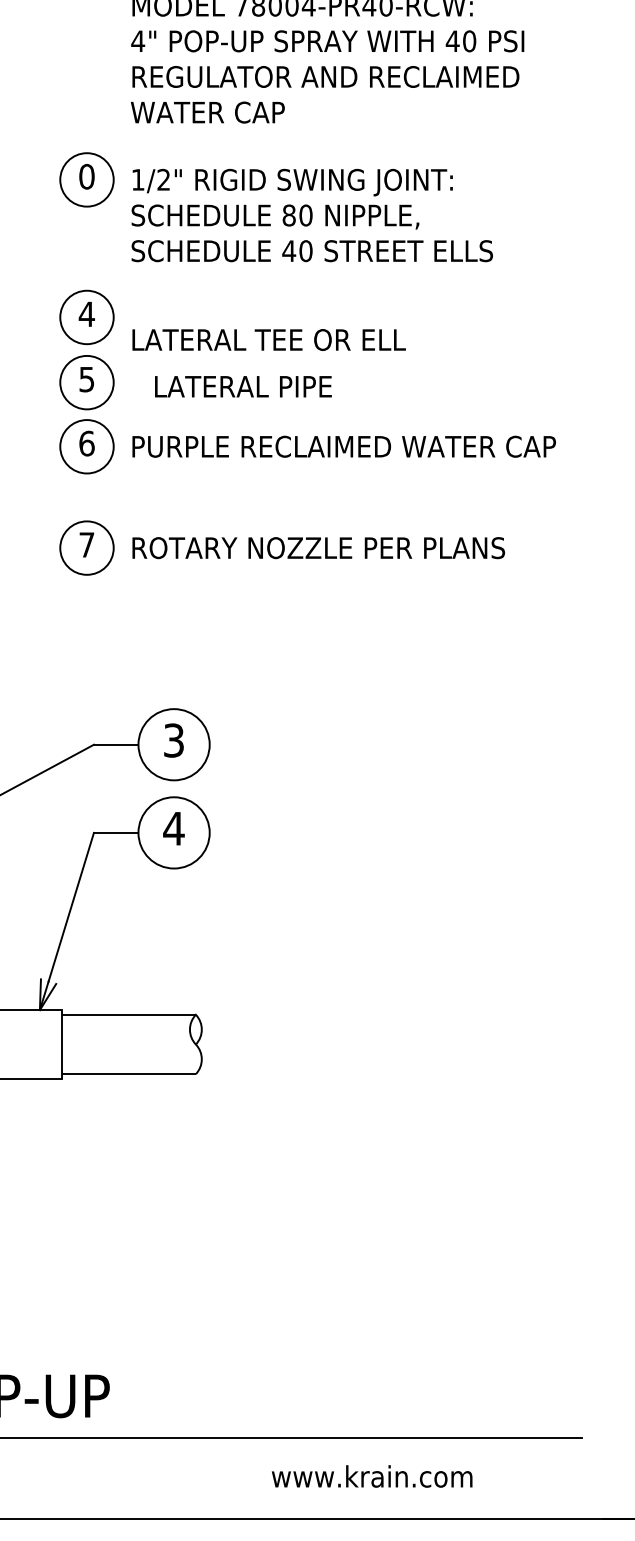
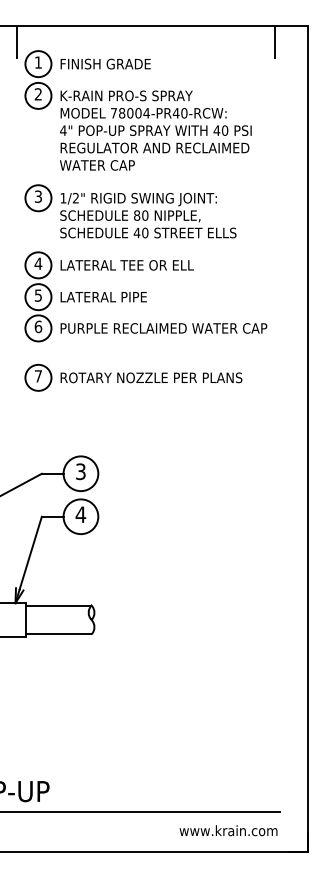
text: (87, 176) -> (38, 196), 0 -> 3
text: (267, 340) -> (126, 265), moved
text: (242, 387) -> (103, 297), moved
text: (372, 1476) -> (228, 830), moved

